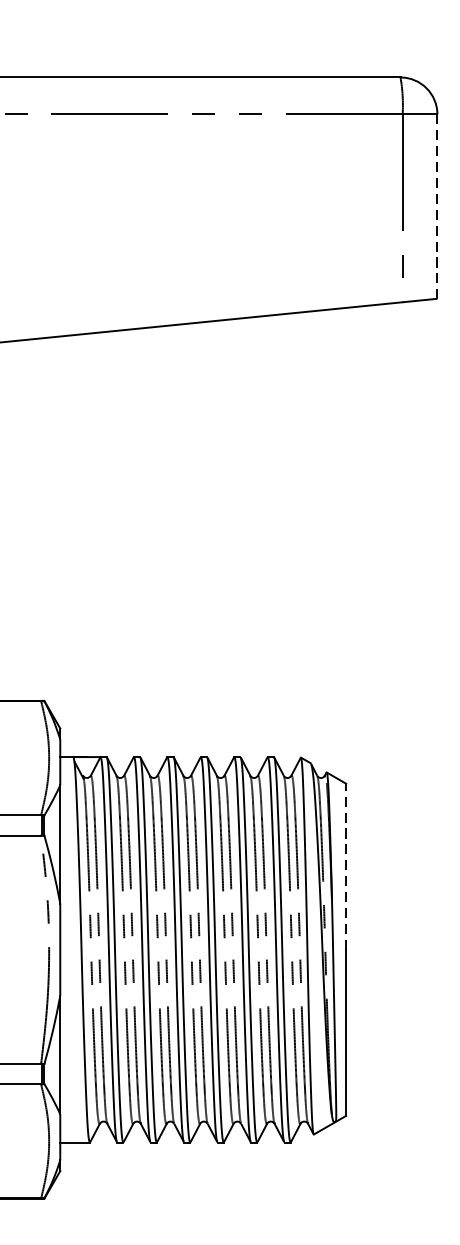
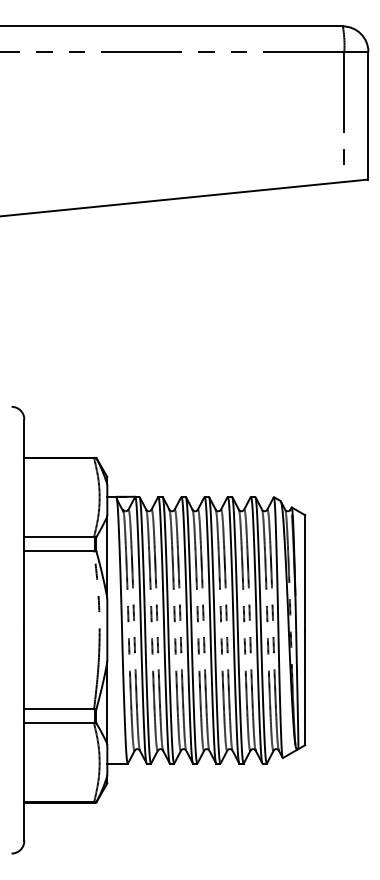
line: (437, 206) -> (368, 115), dashed -> solid
line: (346, 866) -> (305, 572), dashed -> solid

